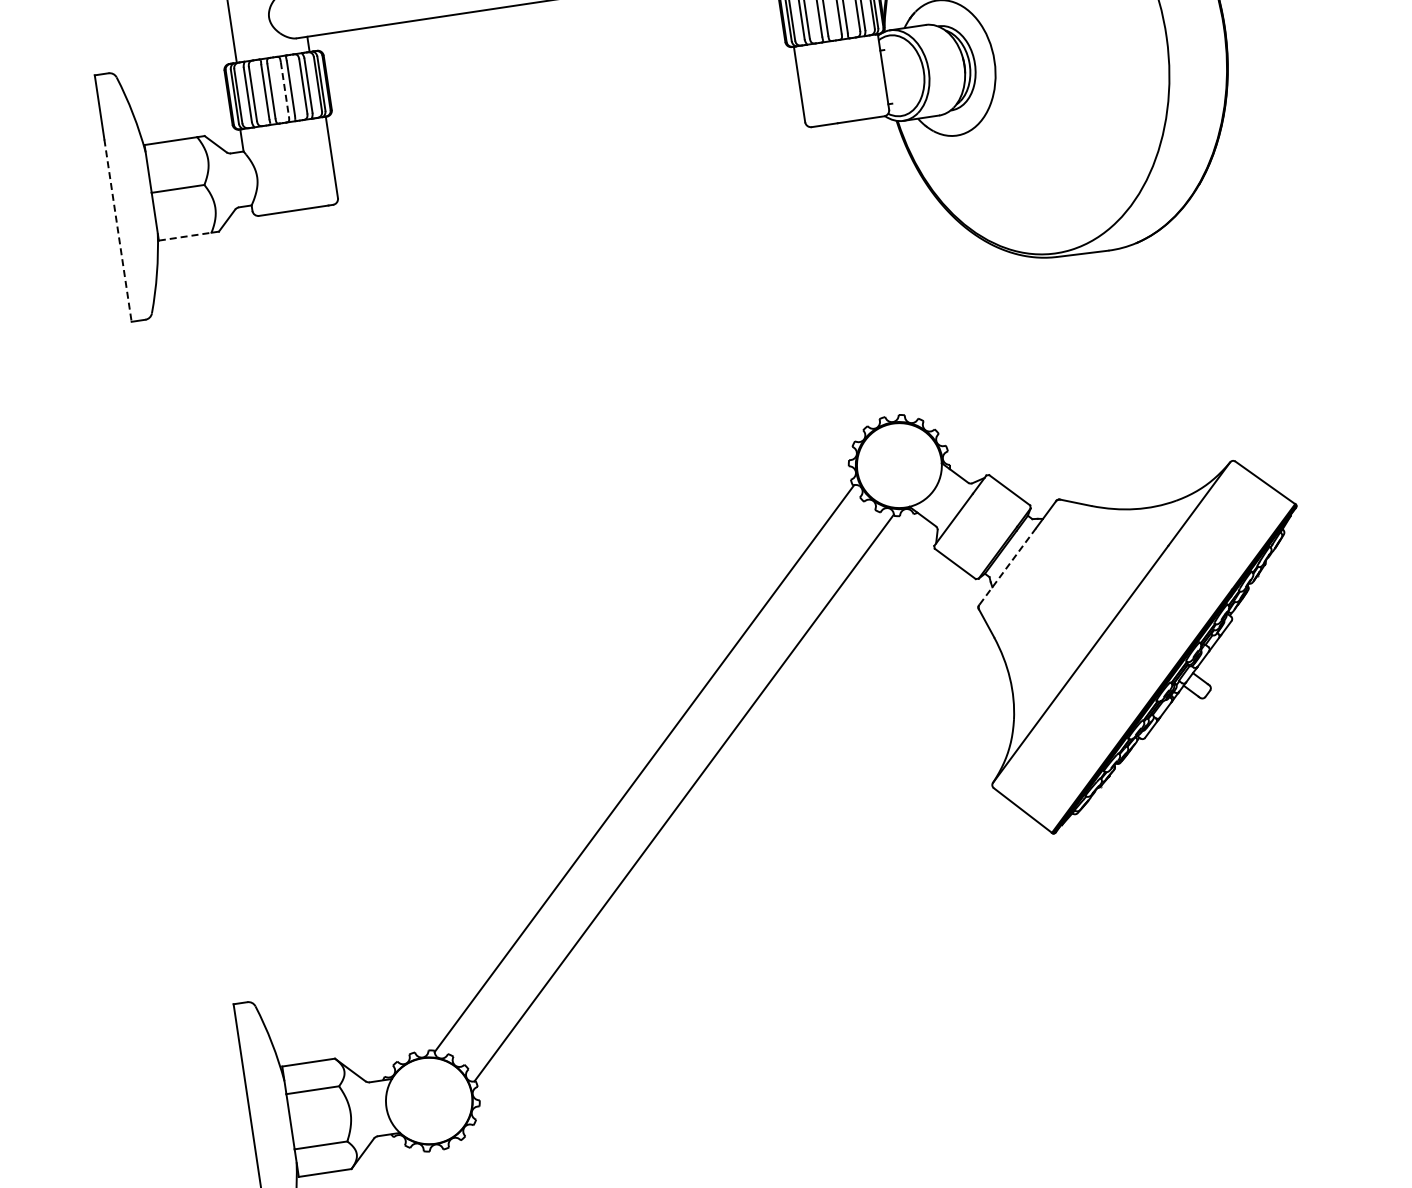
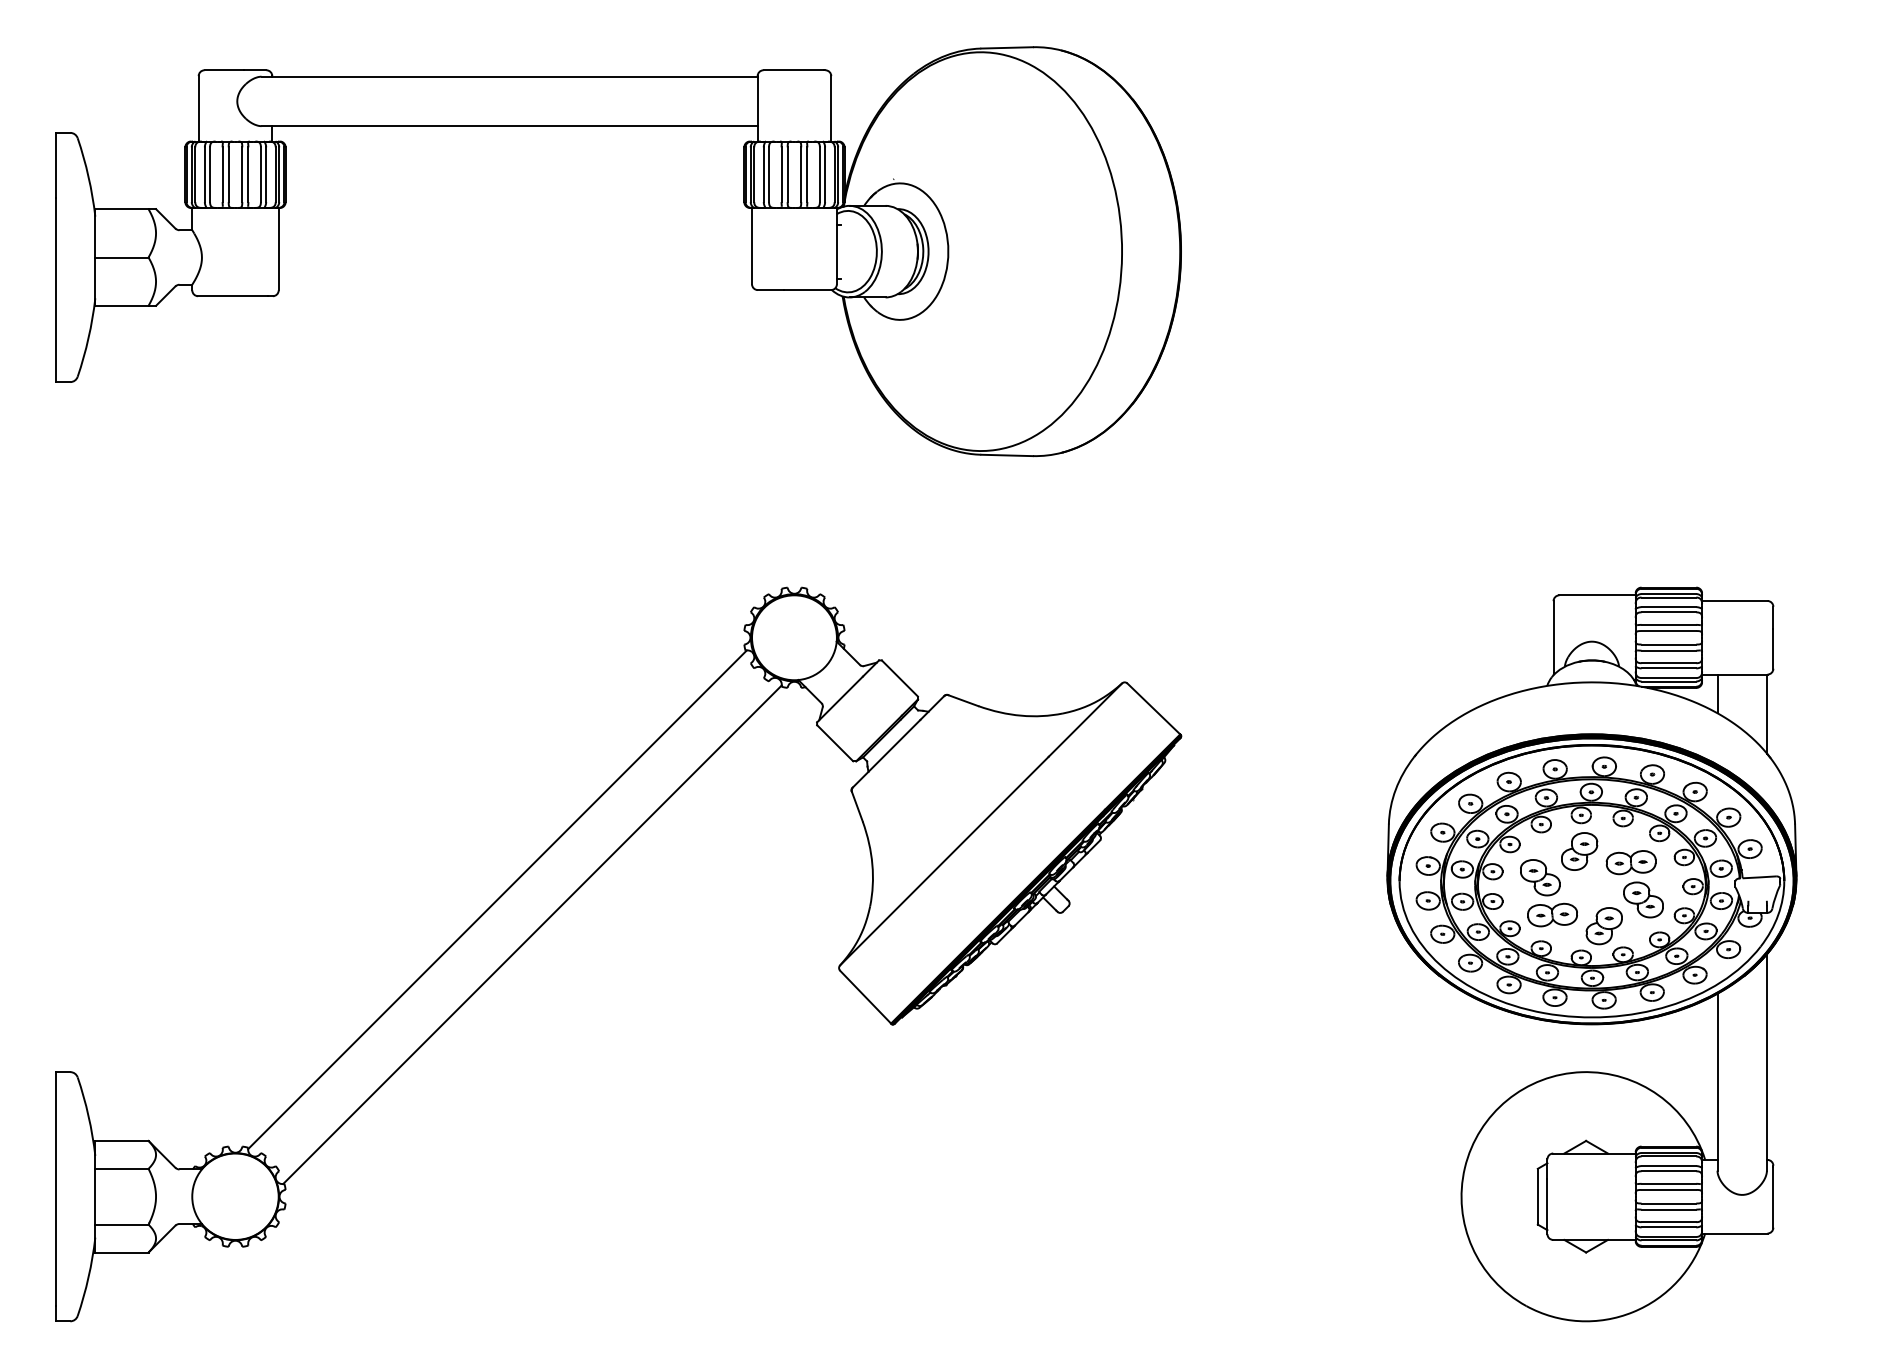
line: (285, 89) -> (242, 175), dashed -> solid
line: (118, 231) -> (56, 290), dashed -> solid
line: (184, 236) -> (121, 305), dashed -> solid
line: (1007, 566) -> (886, 753), dashed -> solid

